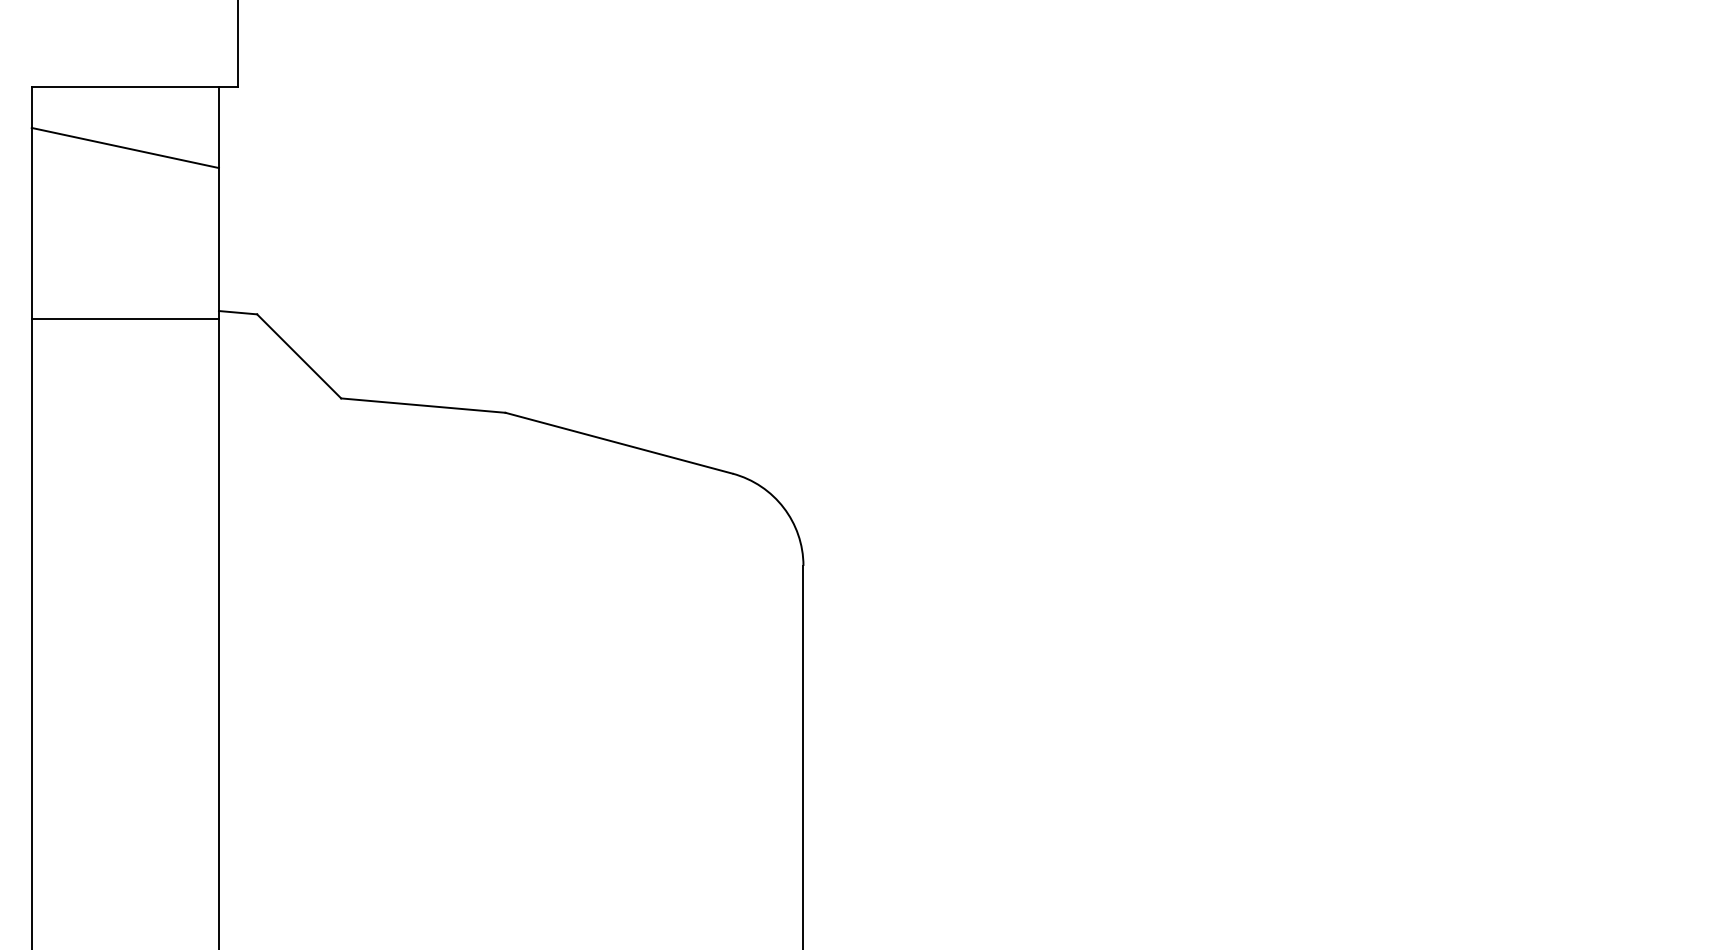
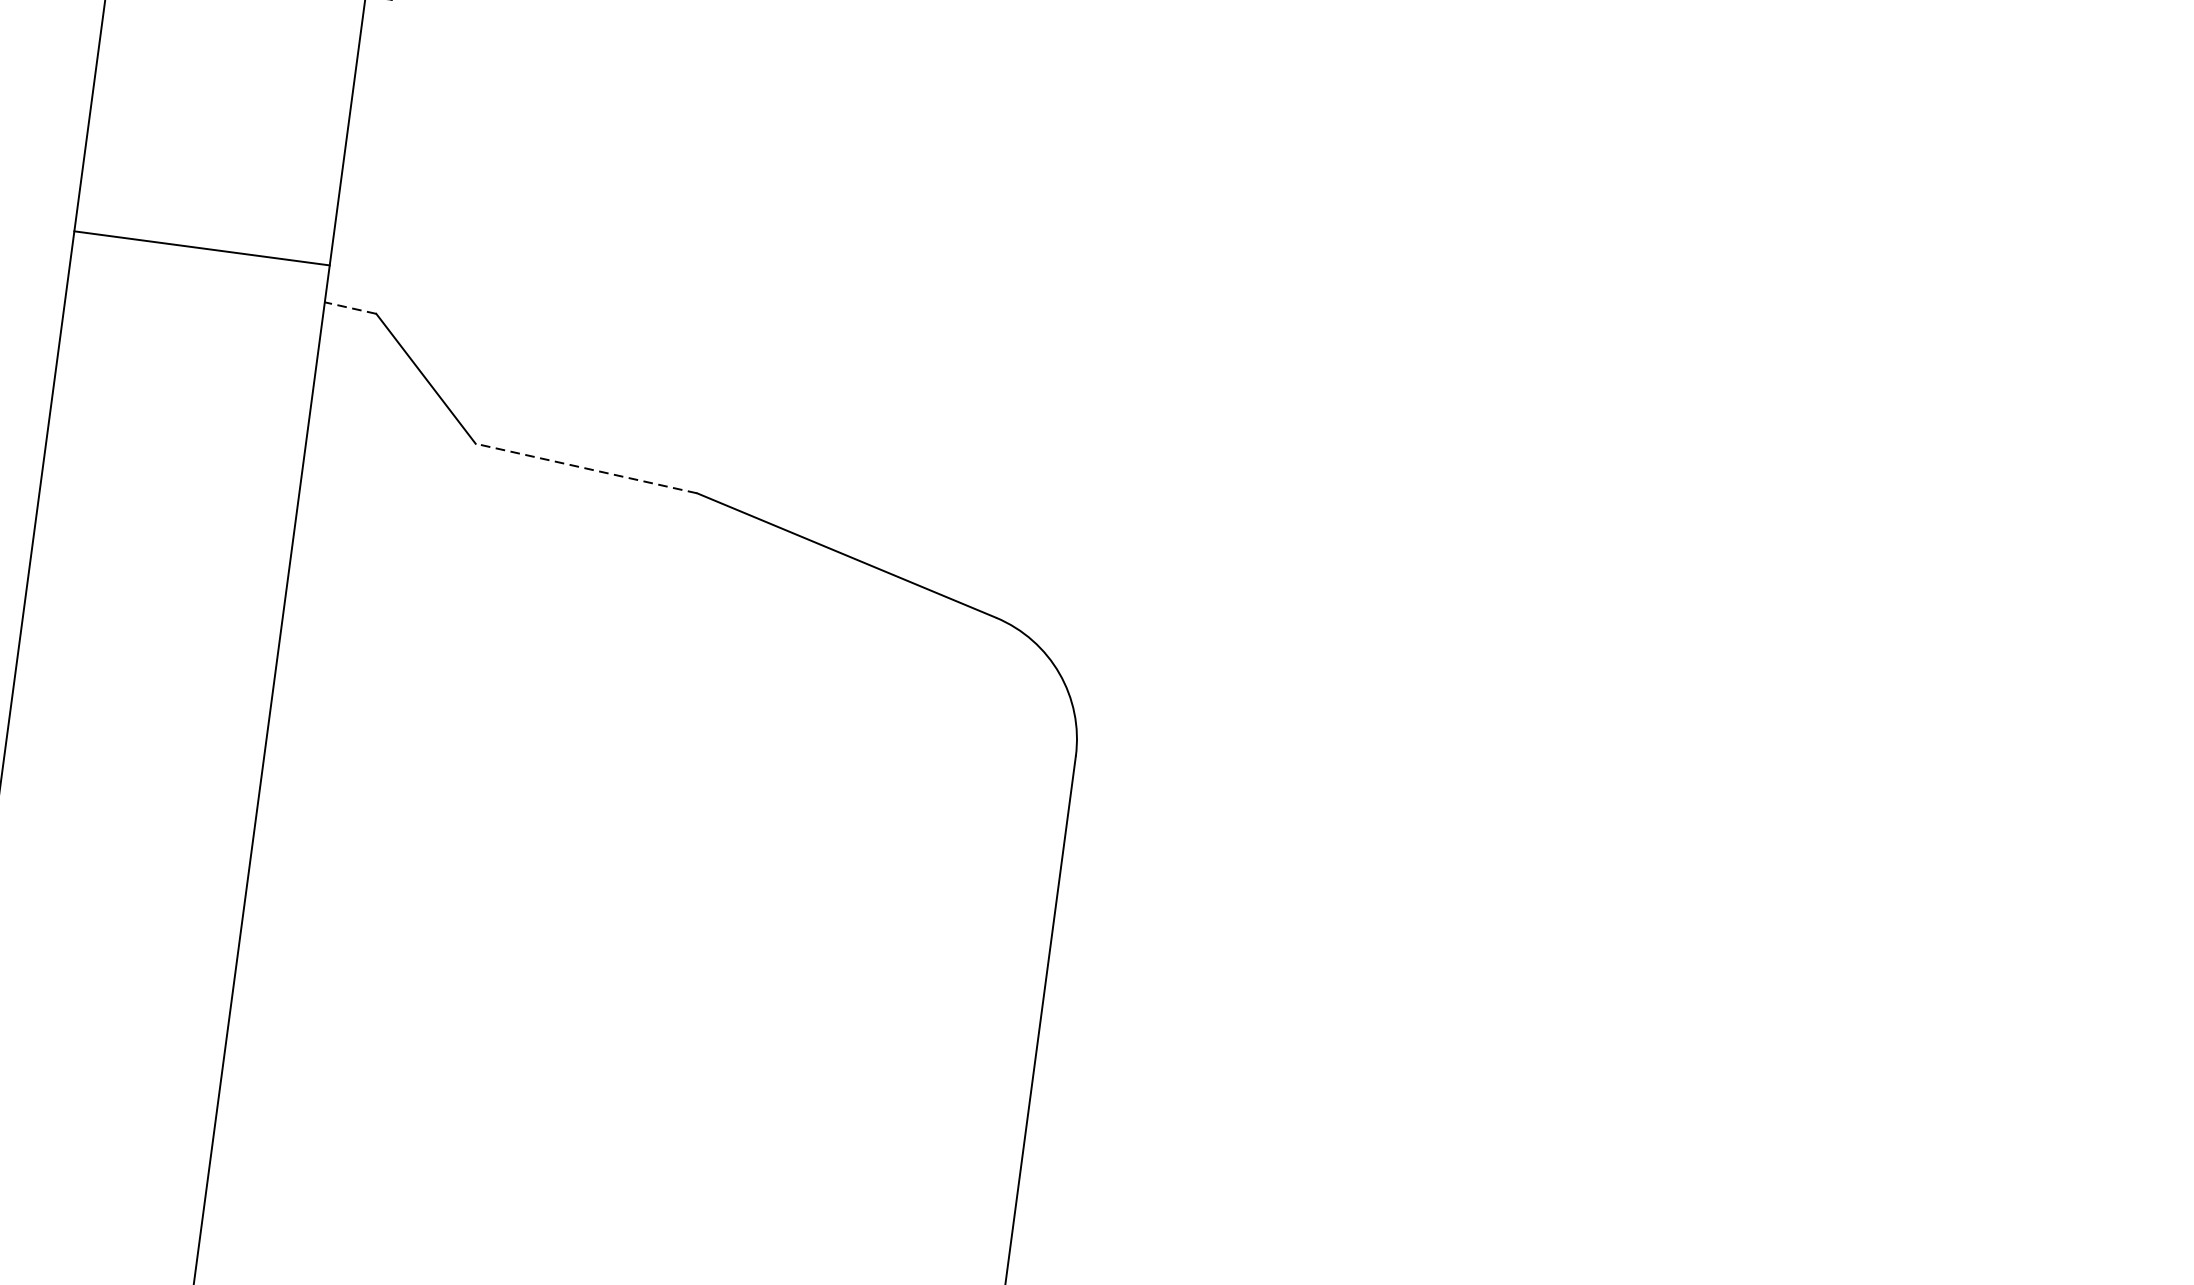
line: (124, 147) -> (225, 62), removed
line: (237, 312) -> (349, 307), solid -> dashed
line: (124, 318) -> (200, 247), moved
line: (422, 405) -> (585, 468), solid -> dashed

